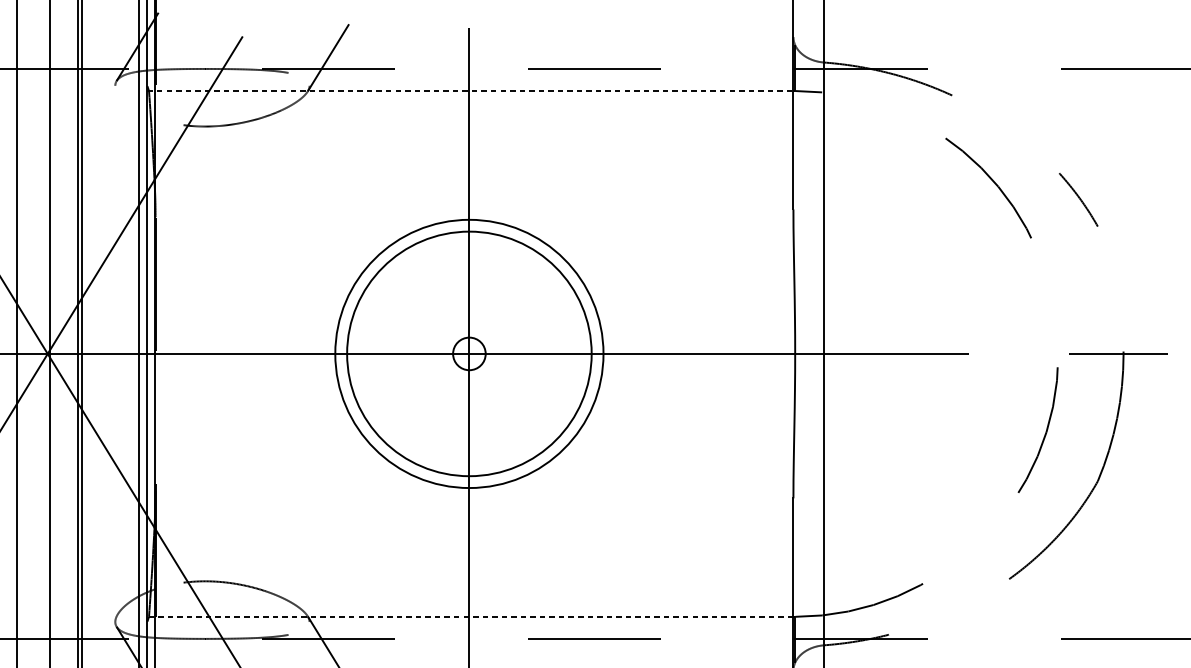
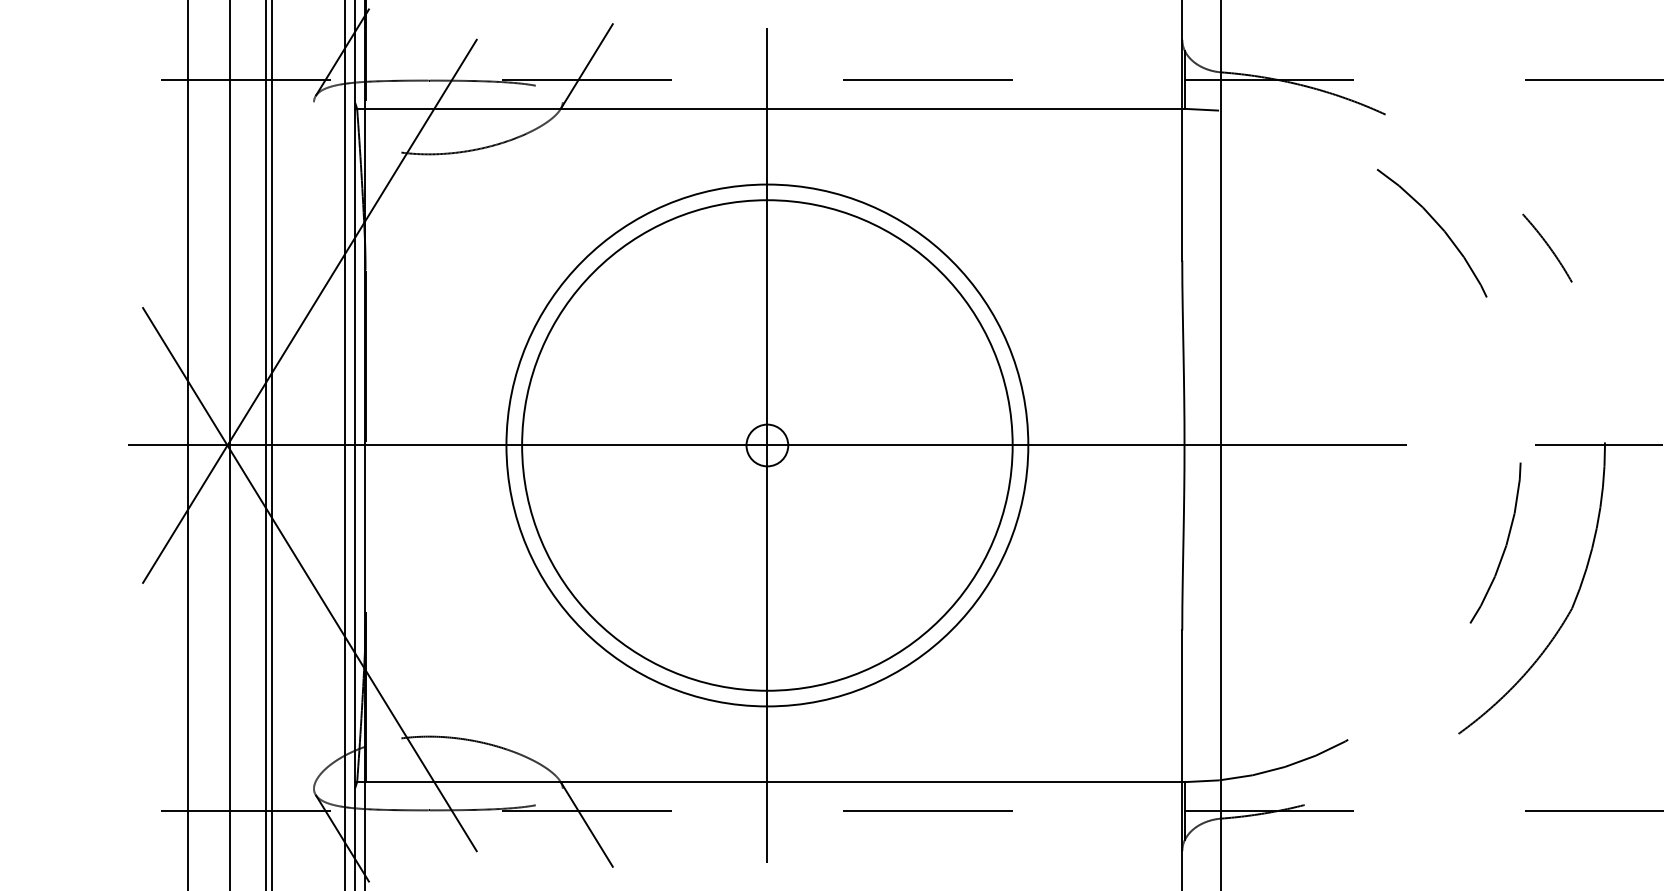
line: (470, 90) -> (768, 108), dashed -> solid
circle: (469, 353) -> (767, 445), size x1.43
circle: (469, 353) -> (767, 445), size x1.67
line: (470, 617) -> (768, 782), dashed -> solid

